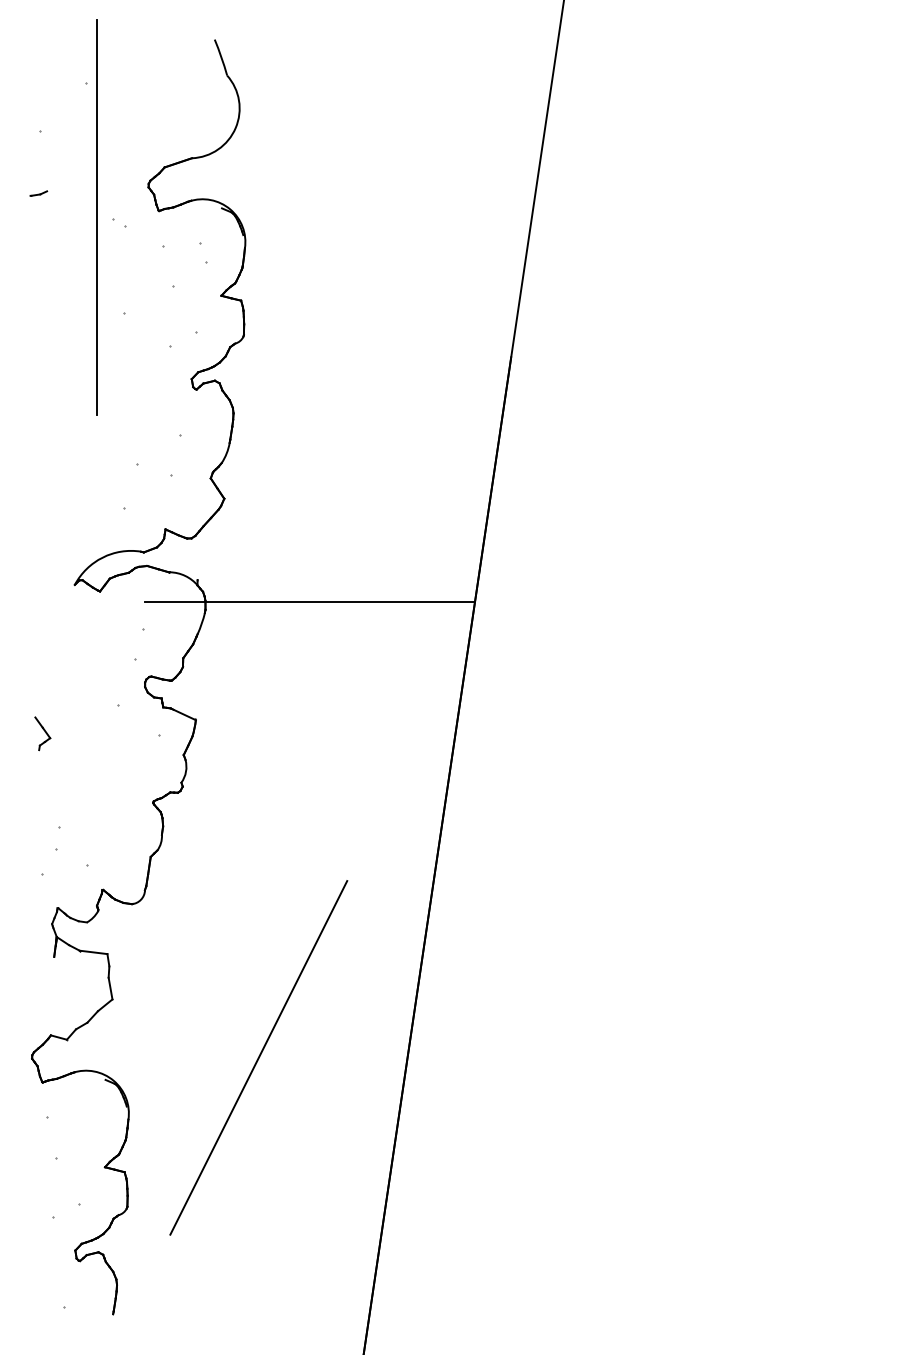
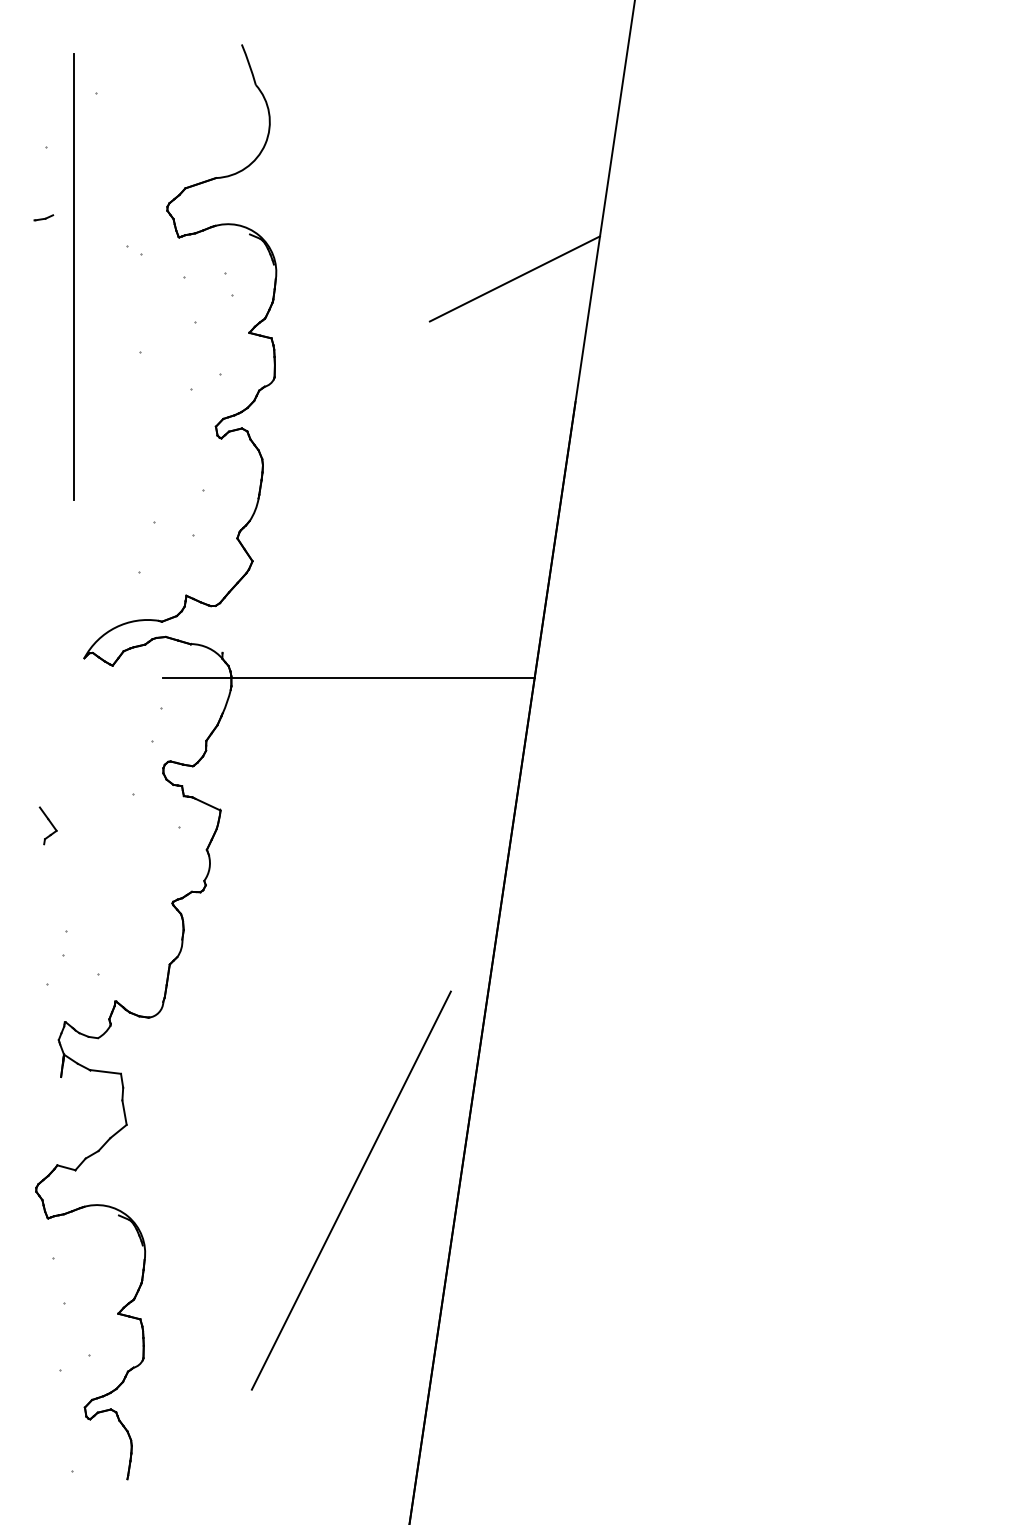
line: (96, 217) -> (73, 276), moved
line: (456, 247) -> (514, 278), added
line: (258, 1057) -> (351, 1190), moved

